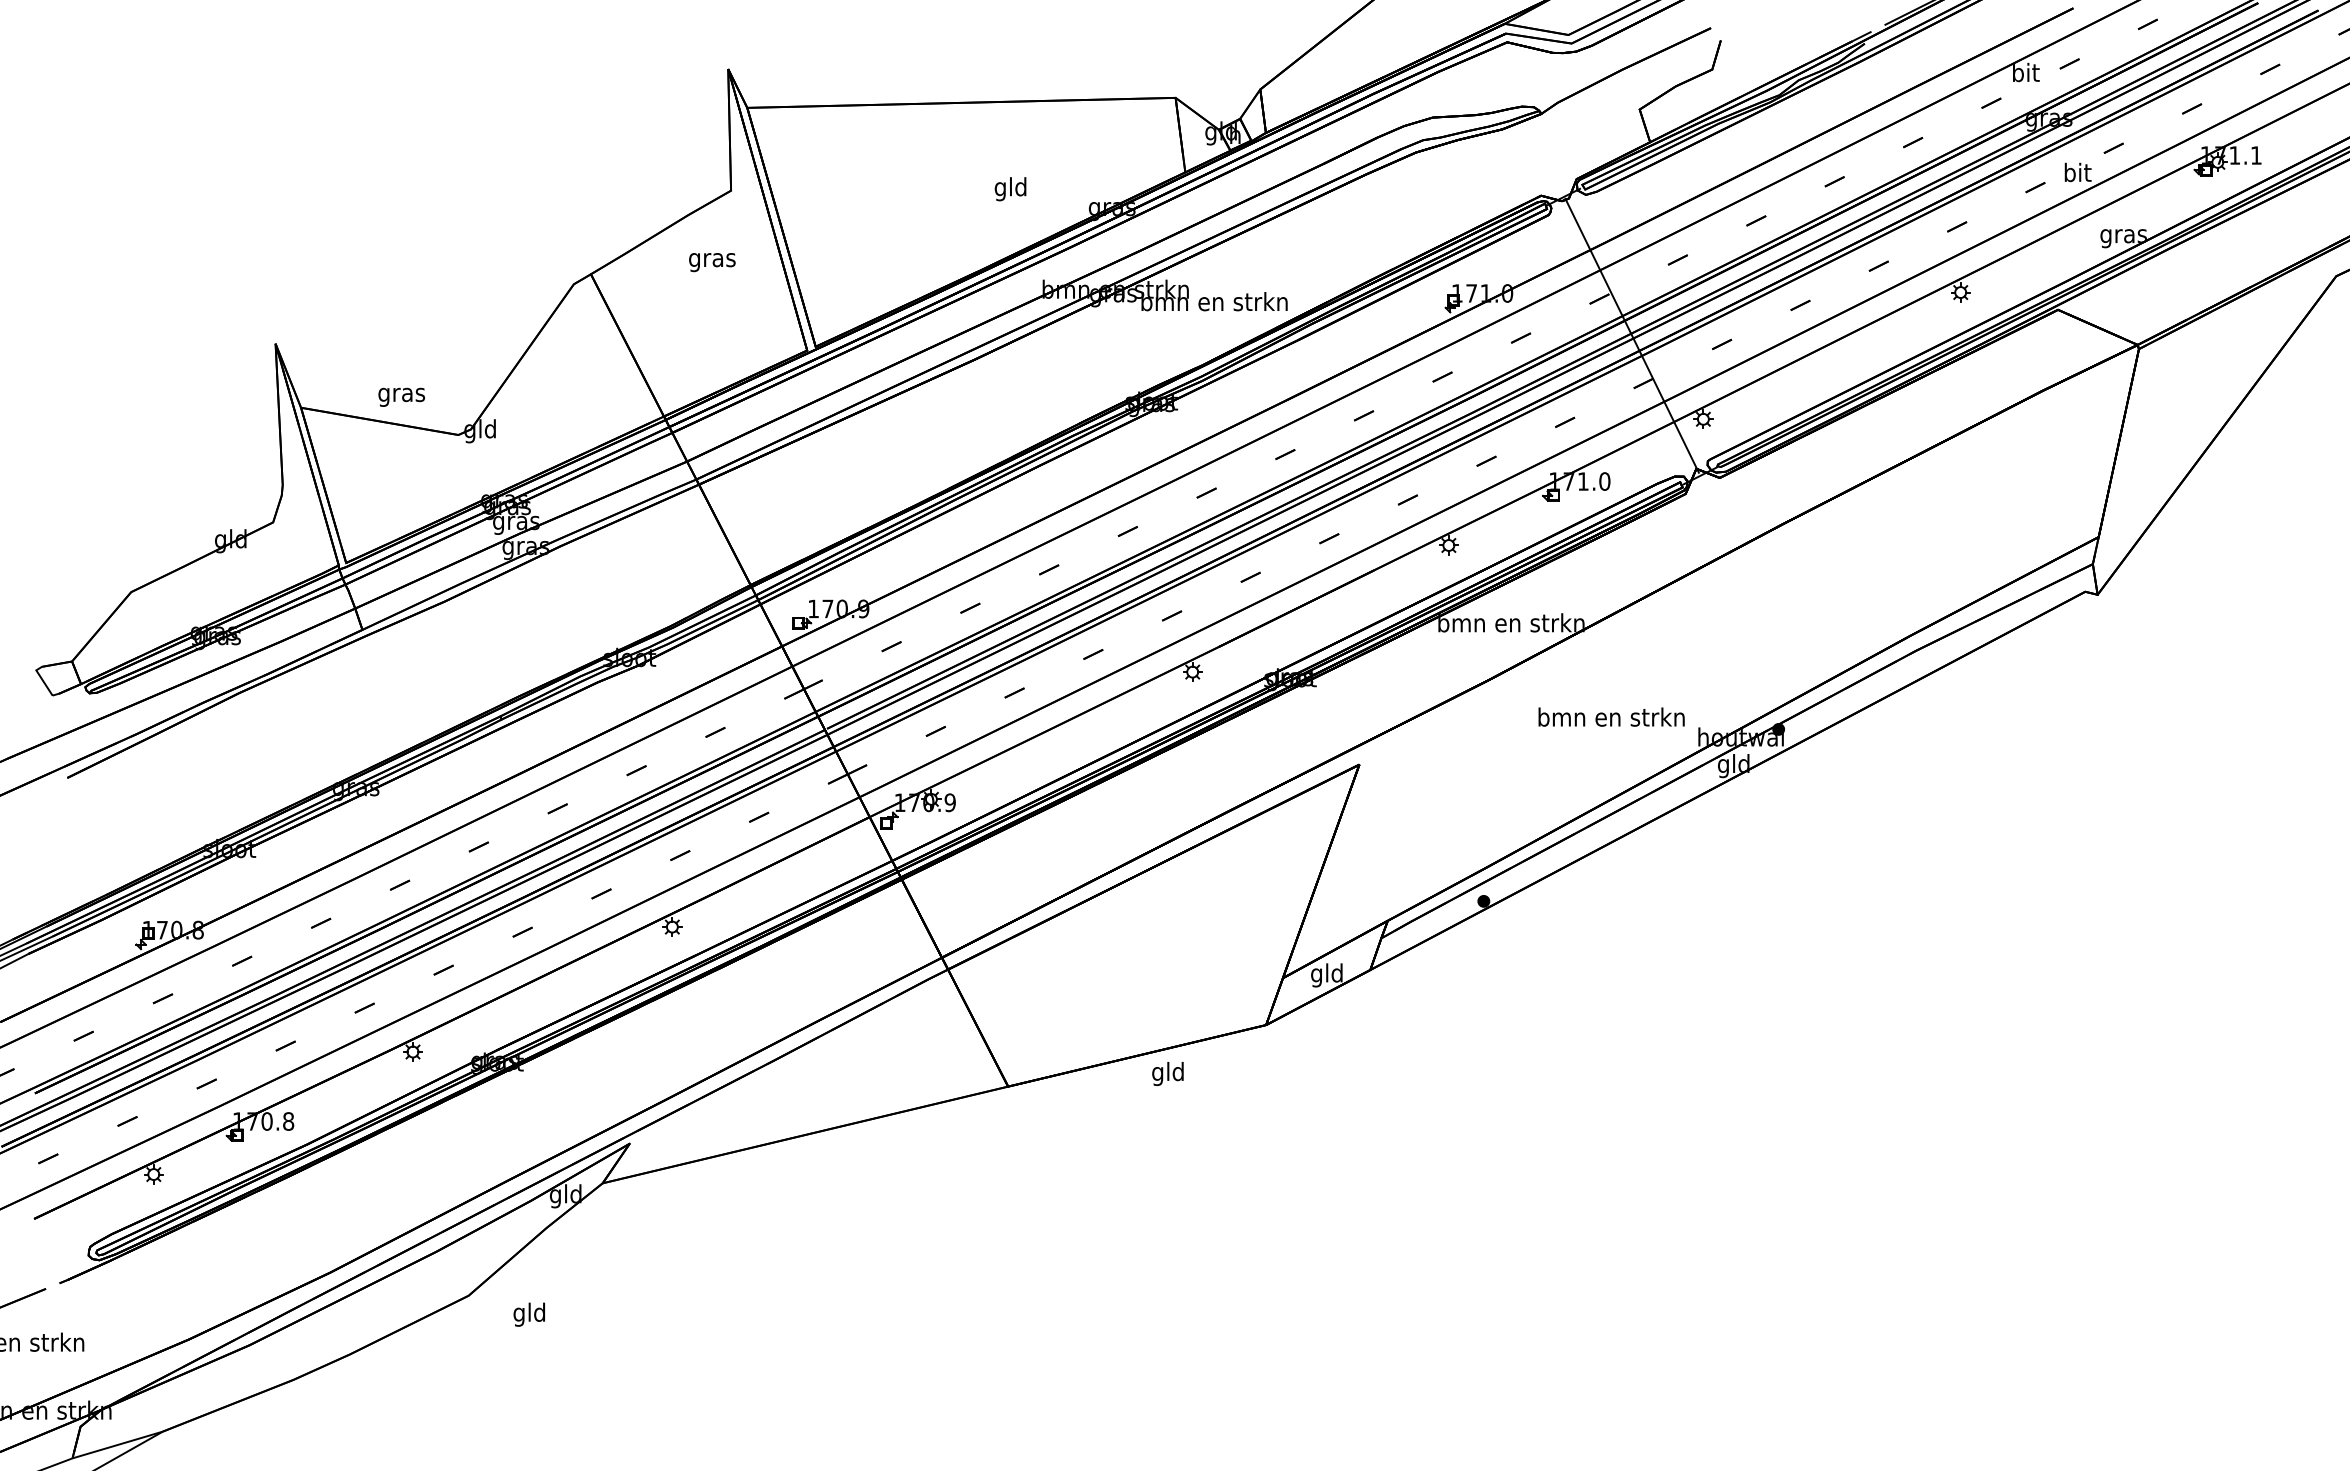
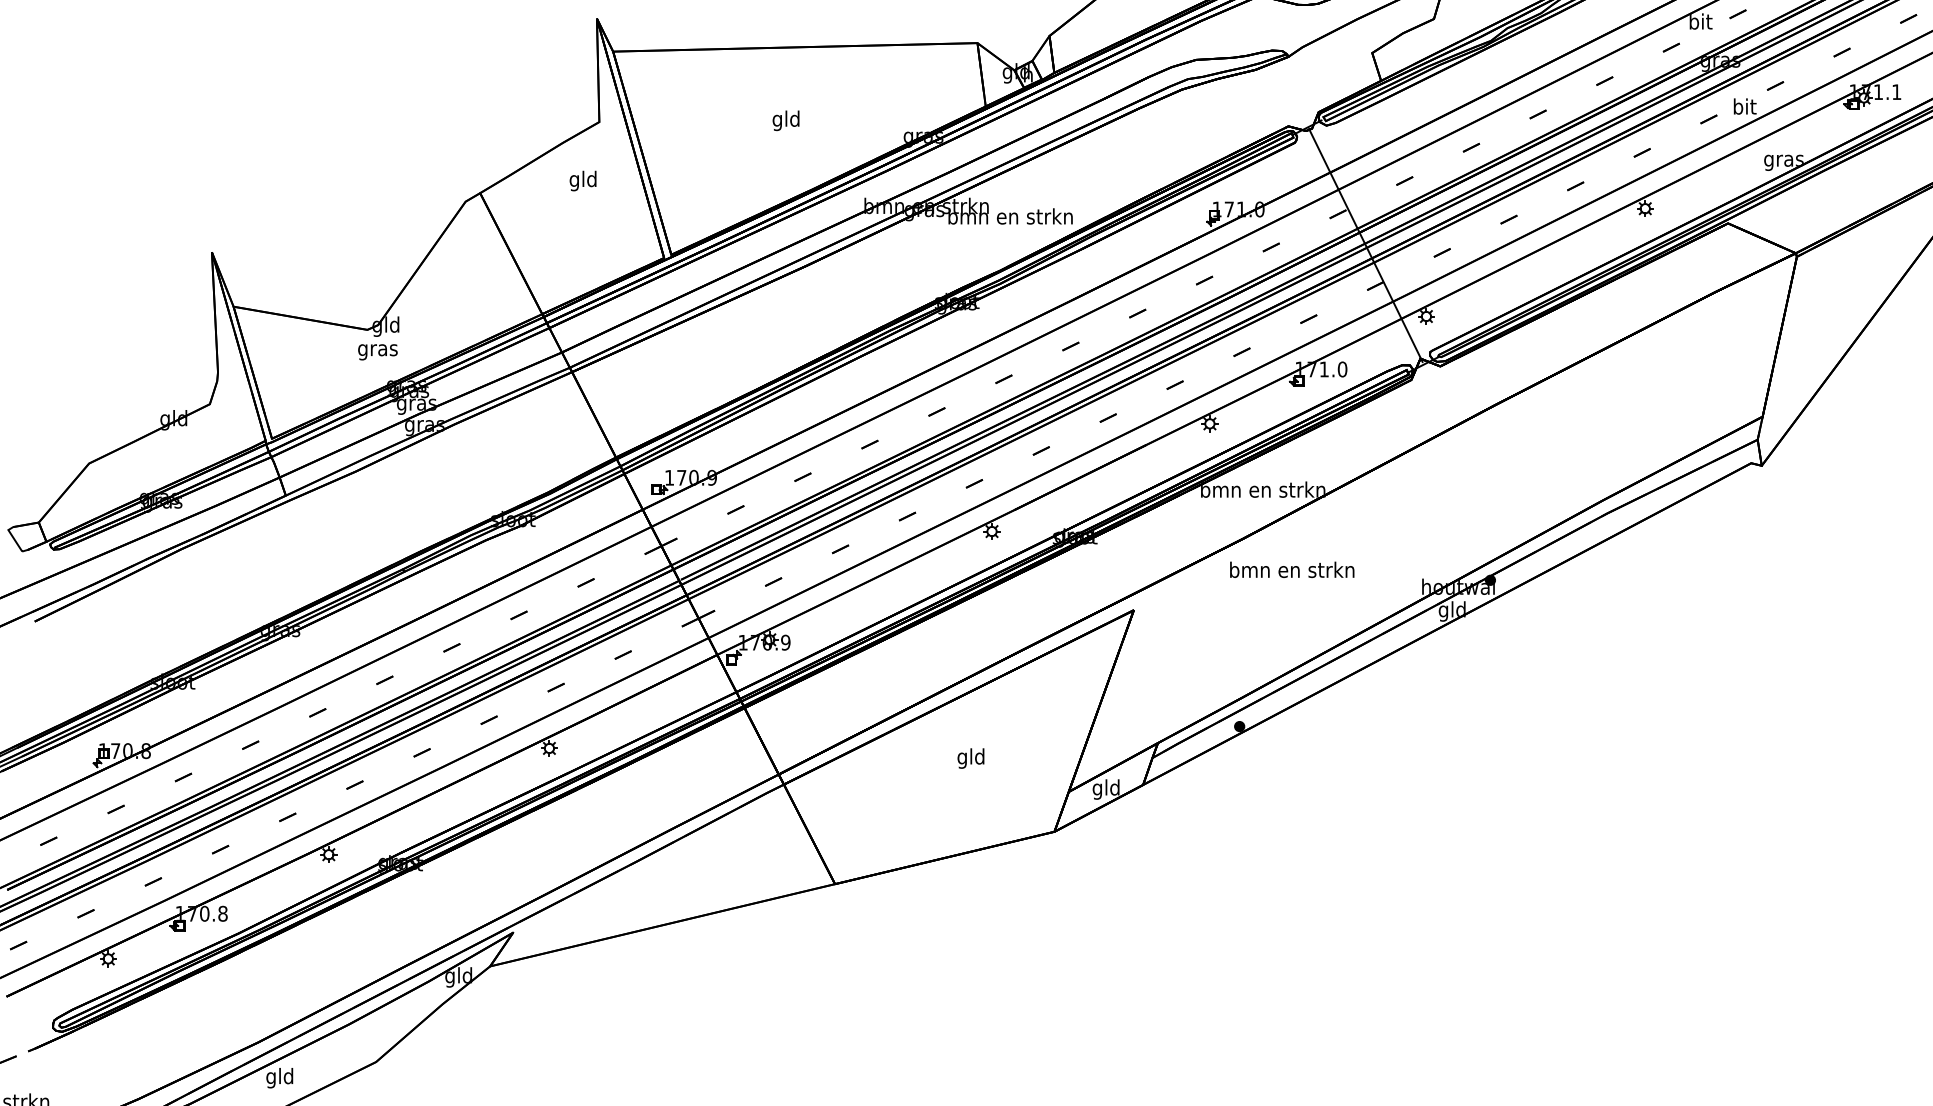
text: (1010, 189) -> (786, 121), moved
text: (712, 260) -> (583, 181), gras -> gld
text: (401, 396) -> (377, 351), moved
text: (1611, 716) -> (1292, 569), moved
text: (1167, 1073) -> (970, 758), moved
text: (528, 1314) -> (279, 1077), moved

